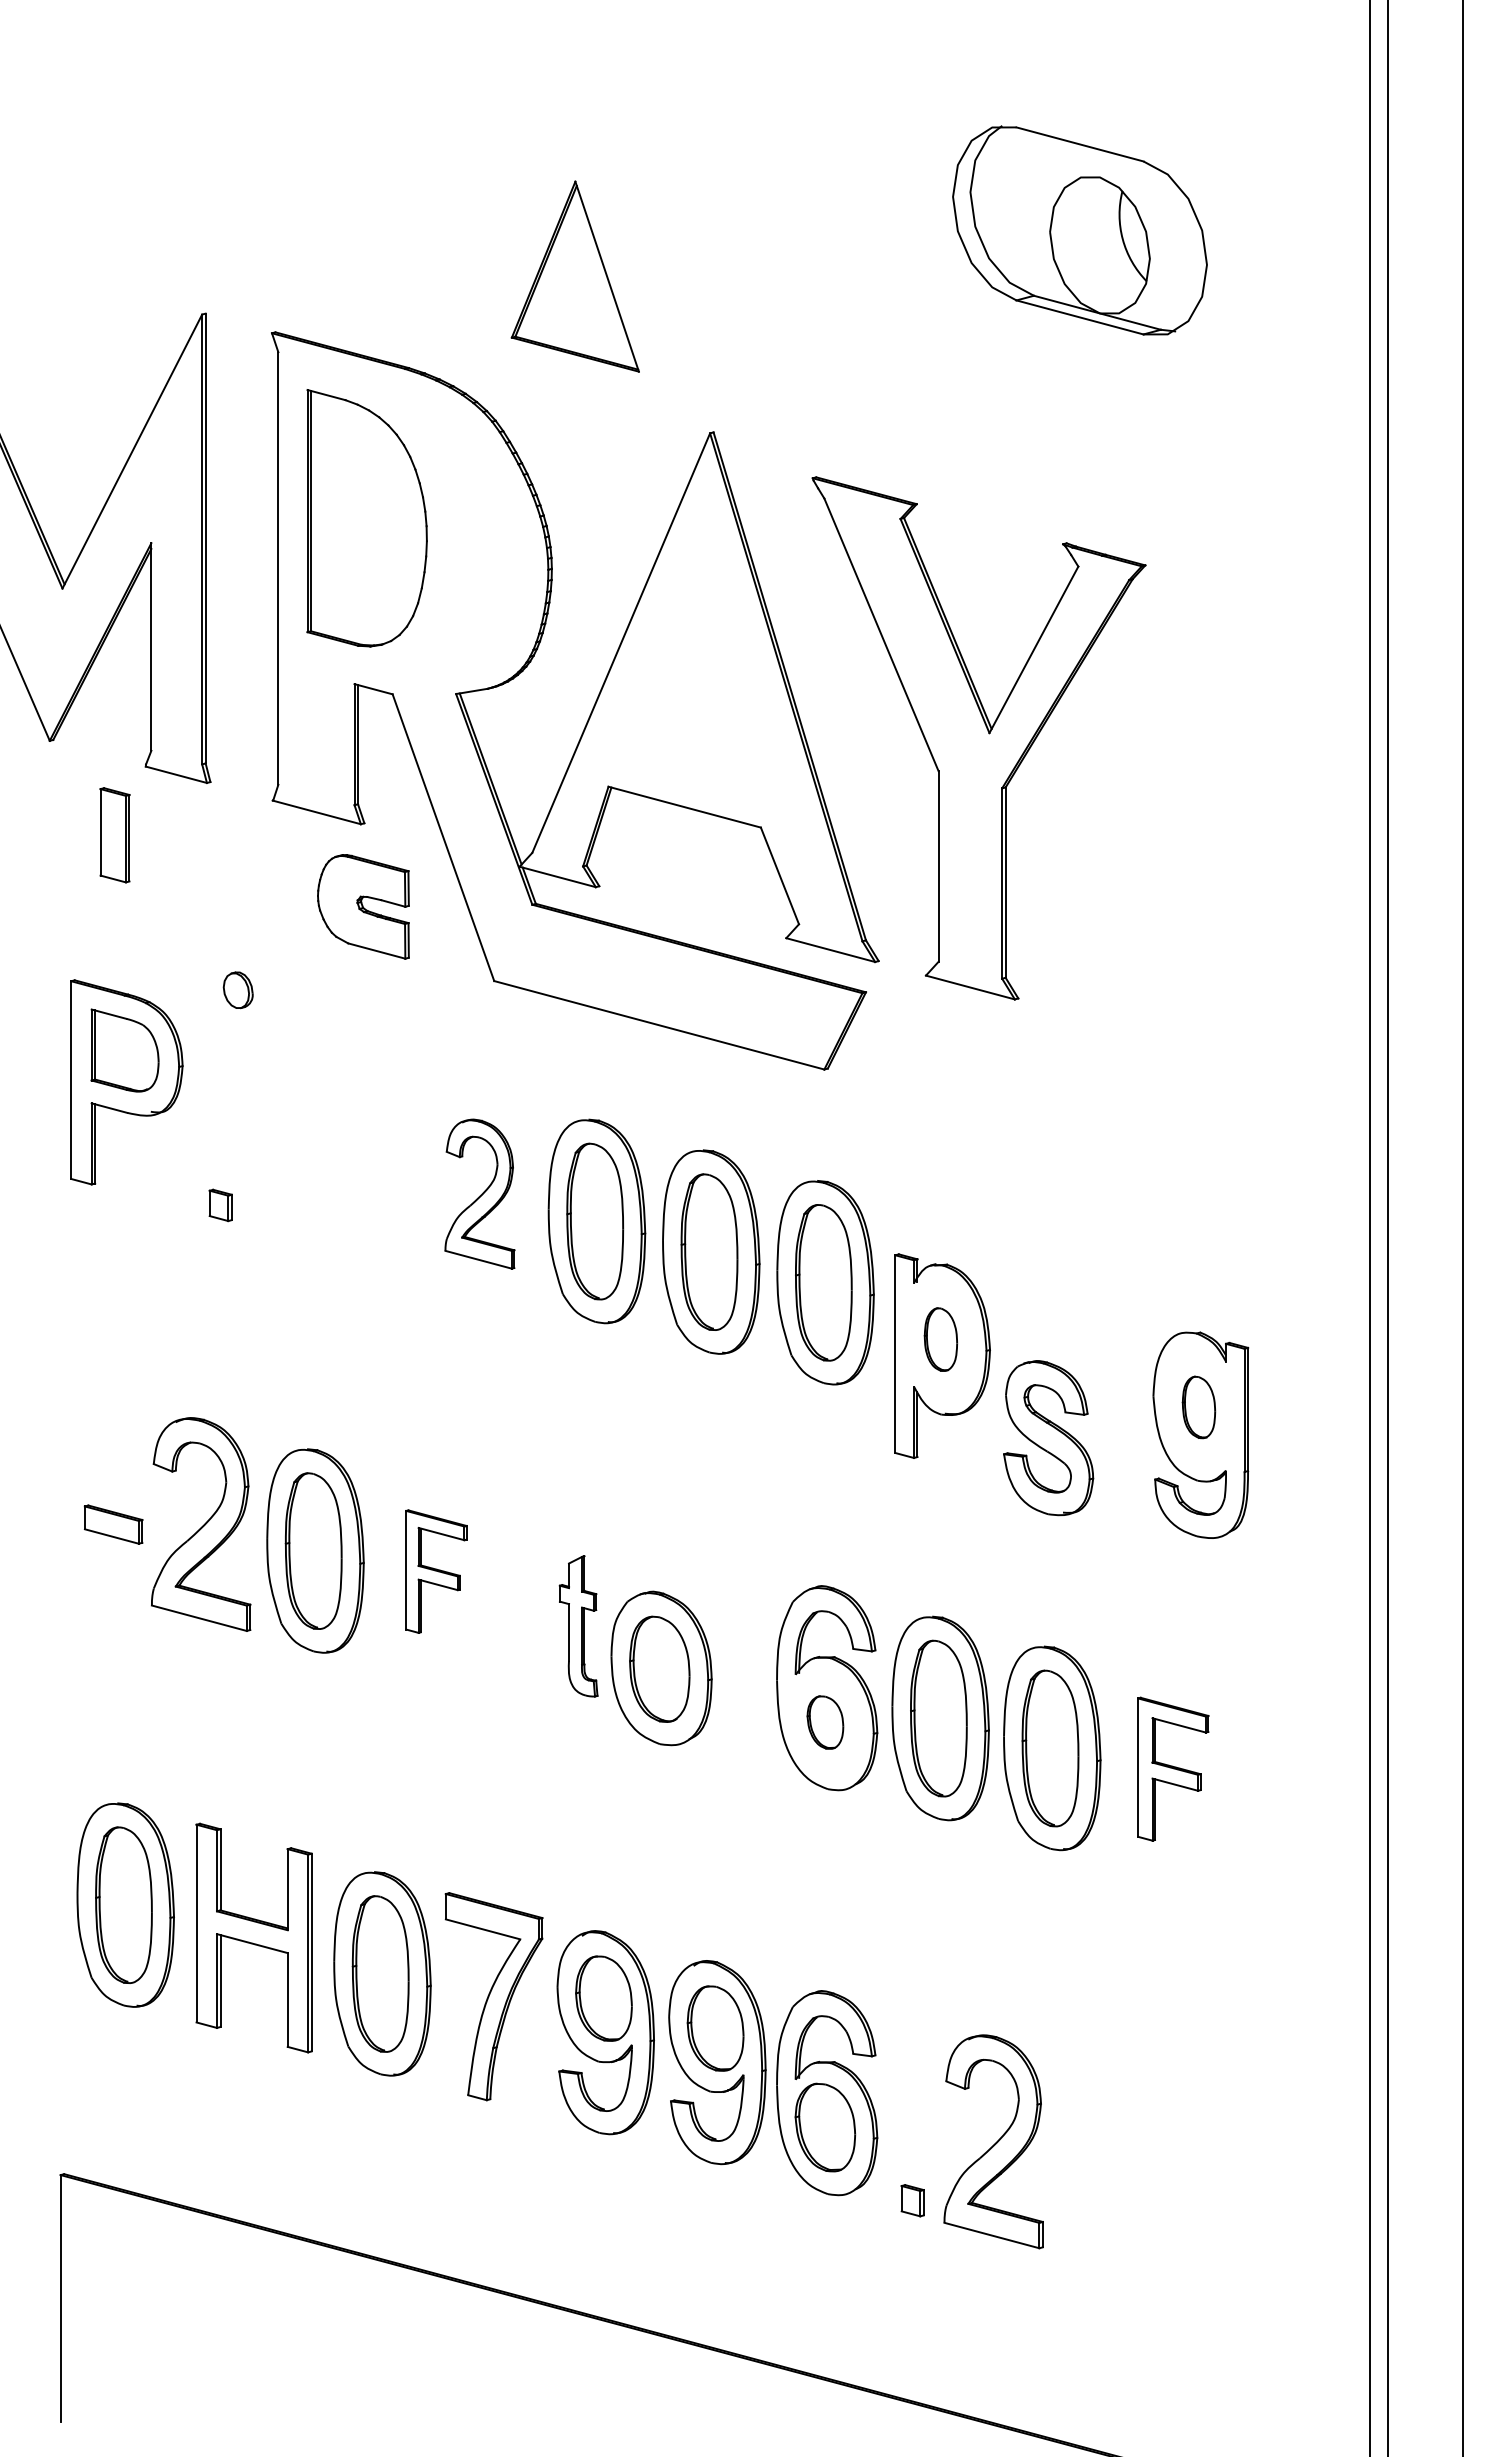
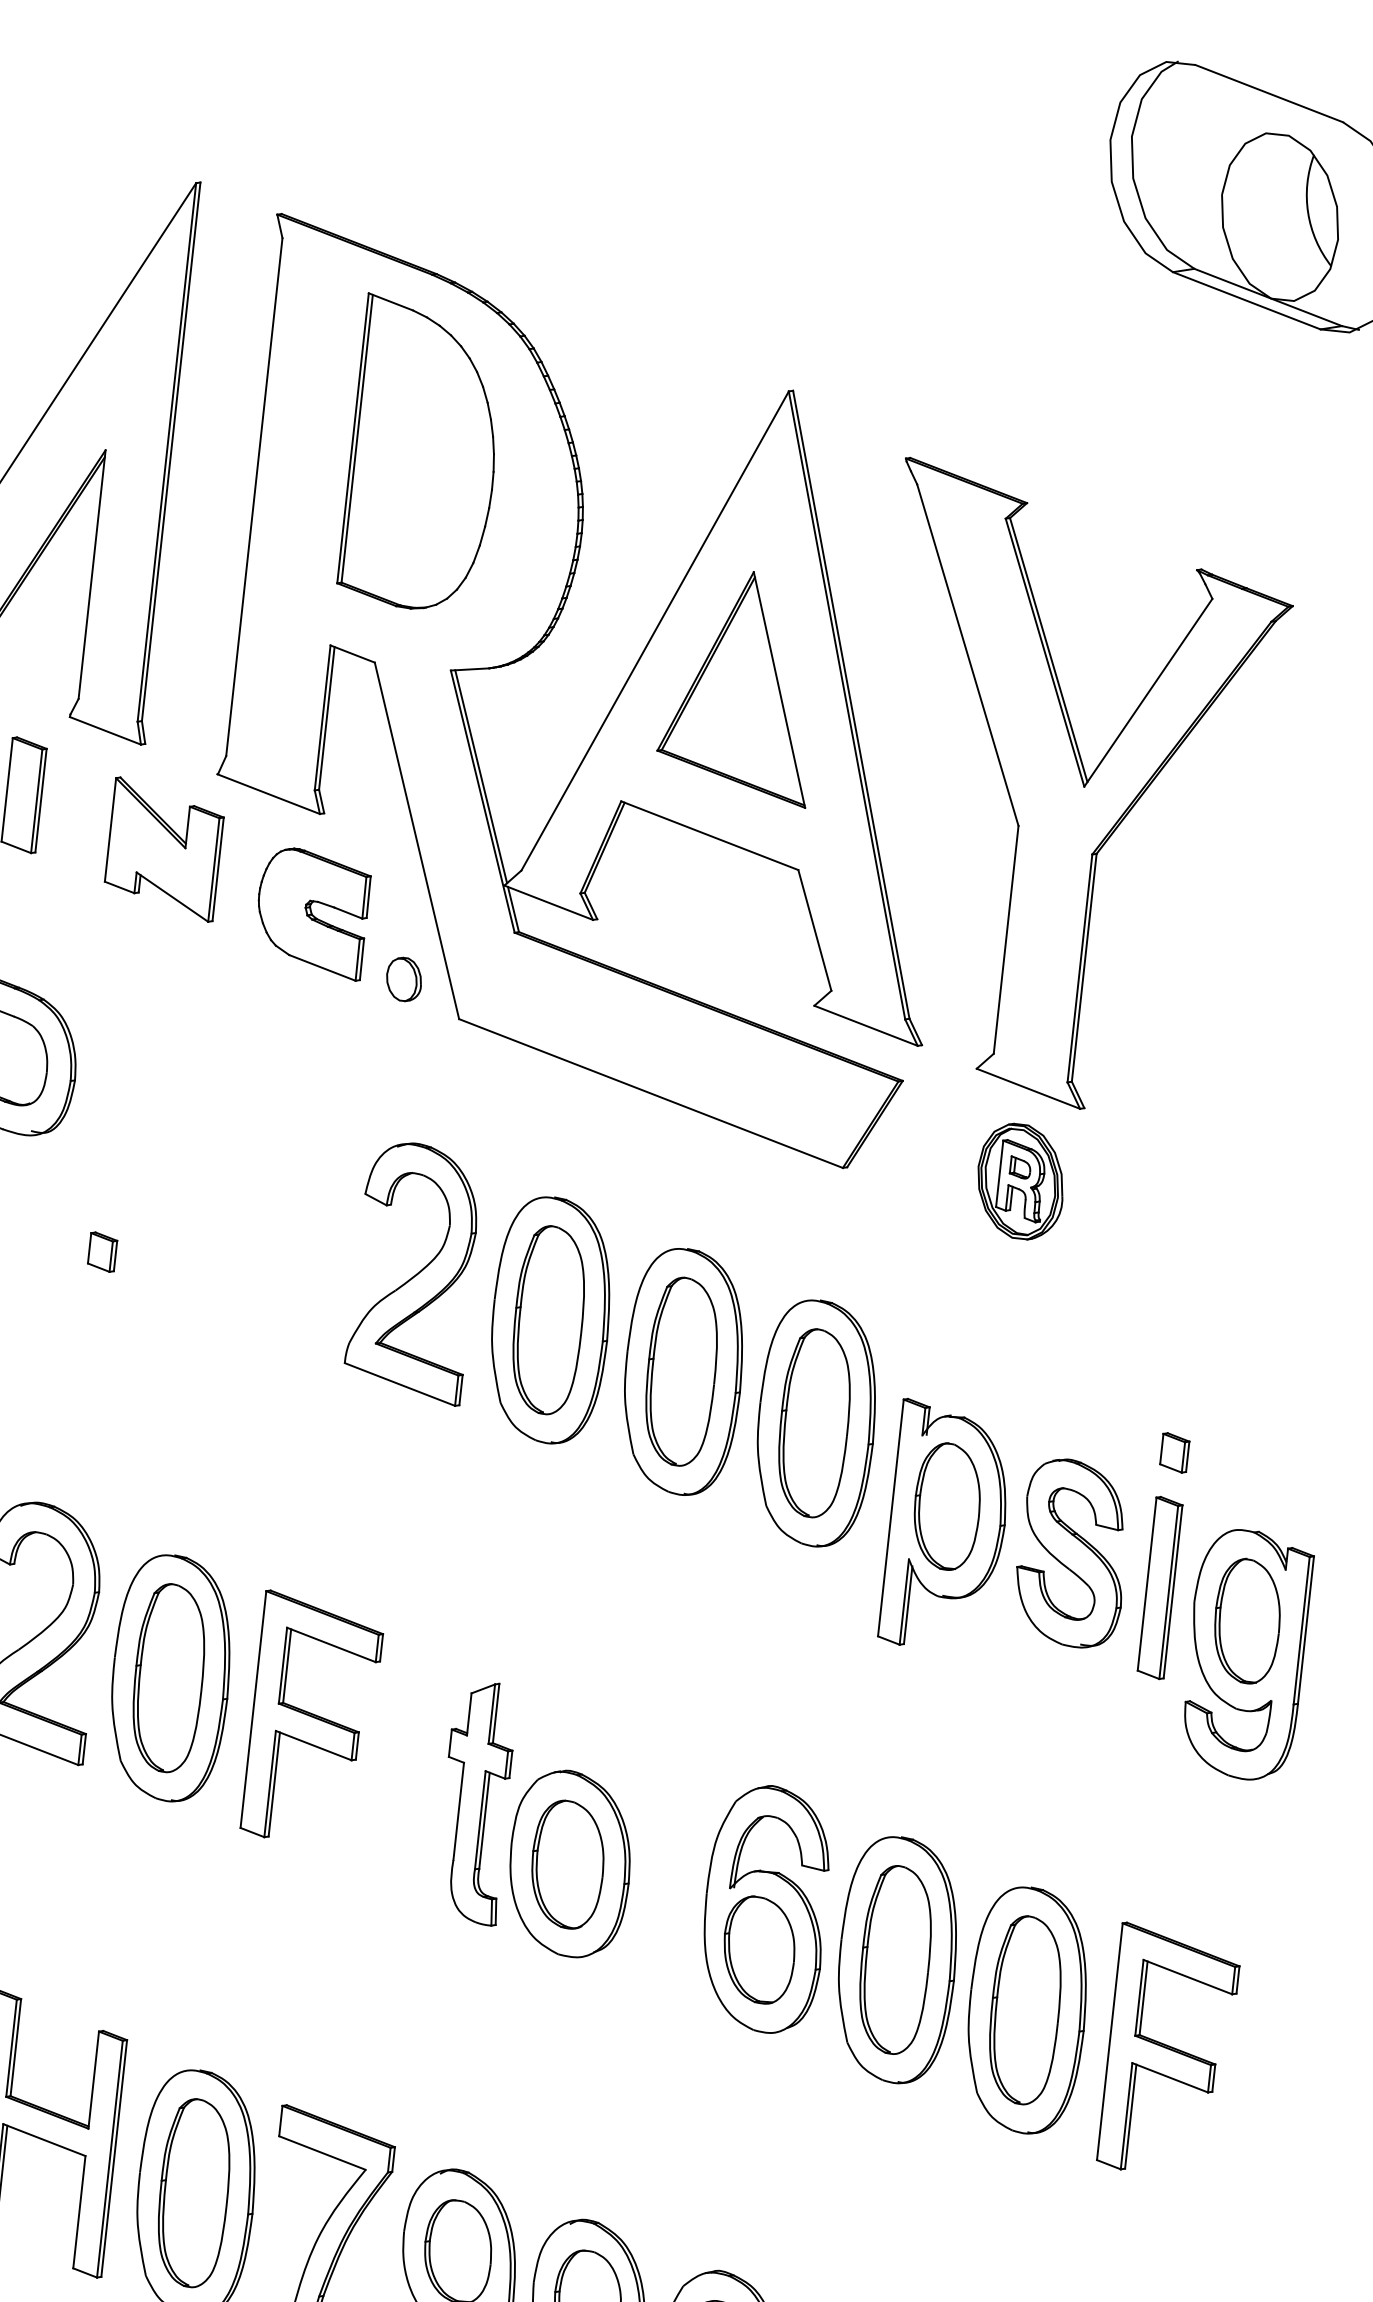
part: (574, 276) -> (740, 685), moved
part: (366, 518) -> (422, 454), moved
part: (235, 867) -> (164, 849), added
part: (237, 990) -> (403, 979), moved
part: (972, 1064) -> (1020, 1181), added
part: (479, 1193) -> (413, 1271), size x1.43
part: (1123, 1274) -> (1174, 1452), added
part: (940, 1339) -> (946, 1506), size x1.67
part: (1123, 1387) -> (1159, 1587), added
part: (1198, 1407) -> (1246, 1621), size x1.67
part: (1048, 1438) -> (1072, 1553), moved
part: (436, 1571) -> (313, 1718), size x1.67
part: (578, 1626) -> (476, 1802), size x1.43
part: (825, 1722) -> (759, 1949), size x1.67
part: (1173, 1769) -> (1169, 2051), size x1.43

